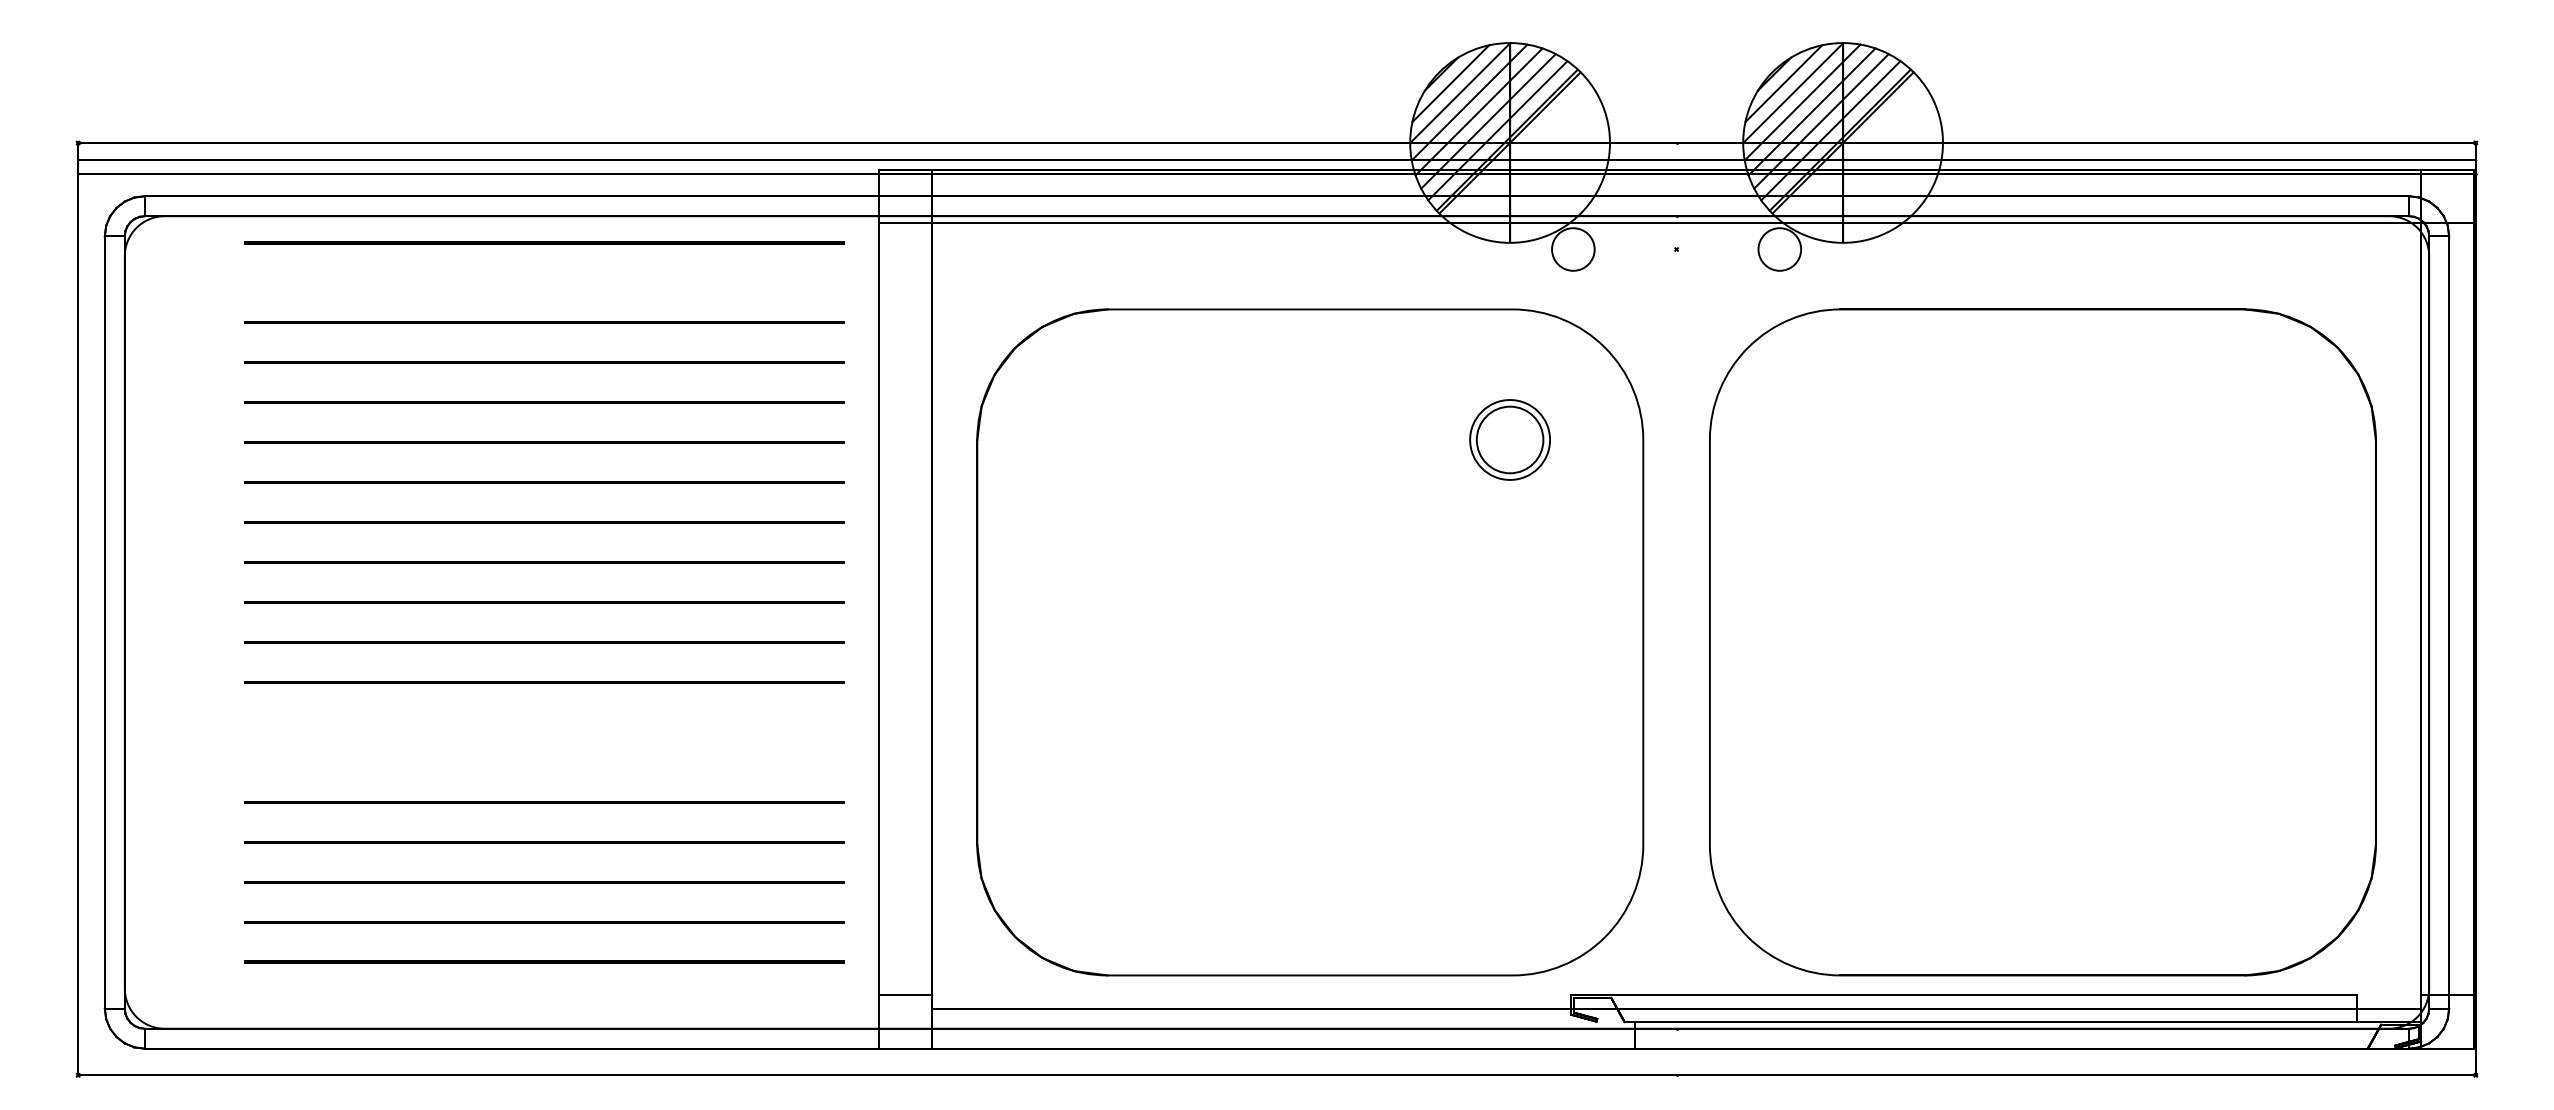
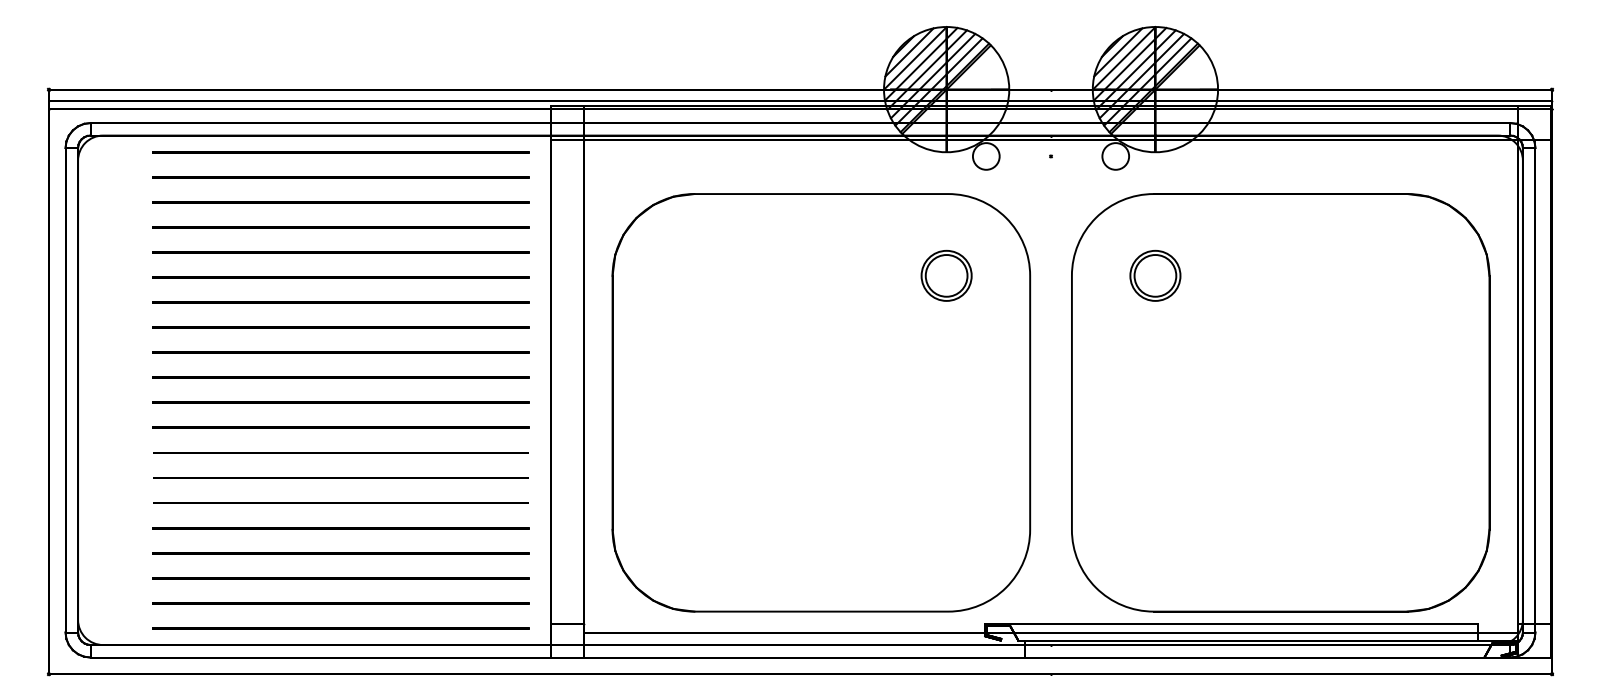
line: (543, 283) -> (340, 177), added
part: (1843, 439) -> (1155, 275), added
line: (543, 721) -> (340, 452), added
line: (543, 761) -> (340, 477), added
line: (543, 1002) -> (340, 628), added

